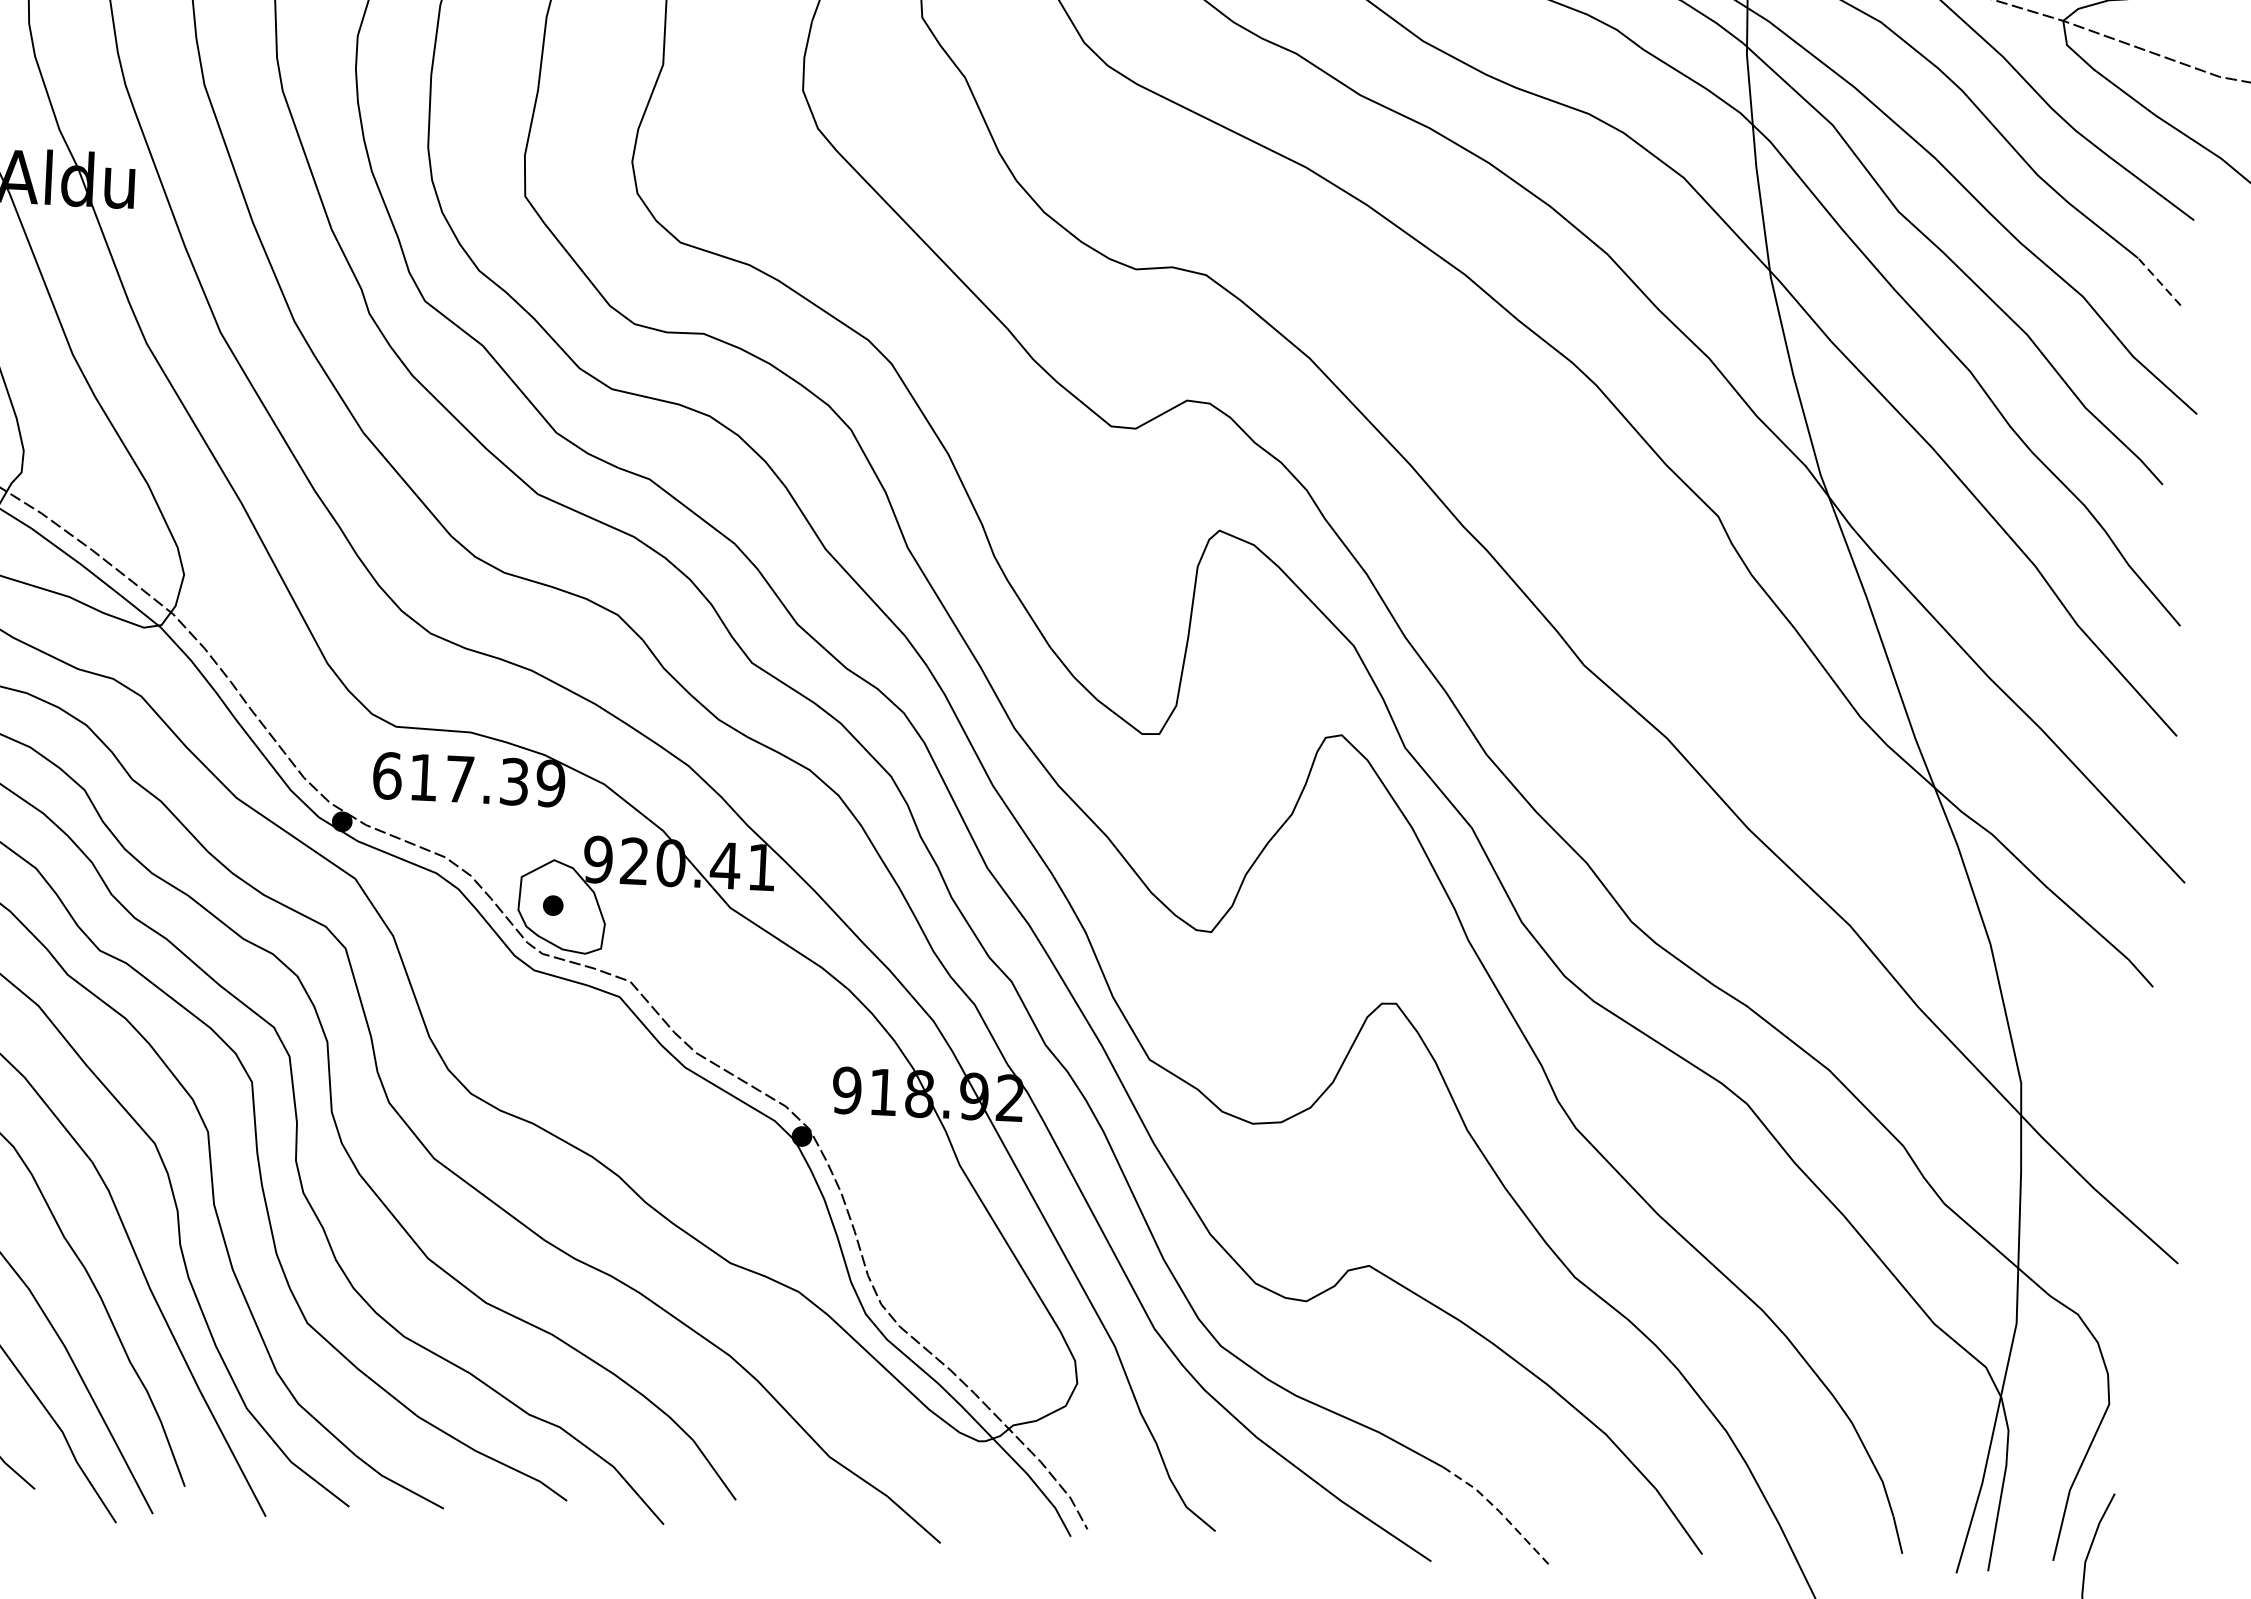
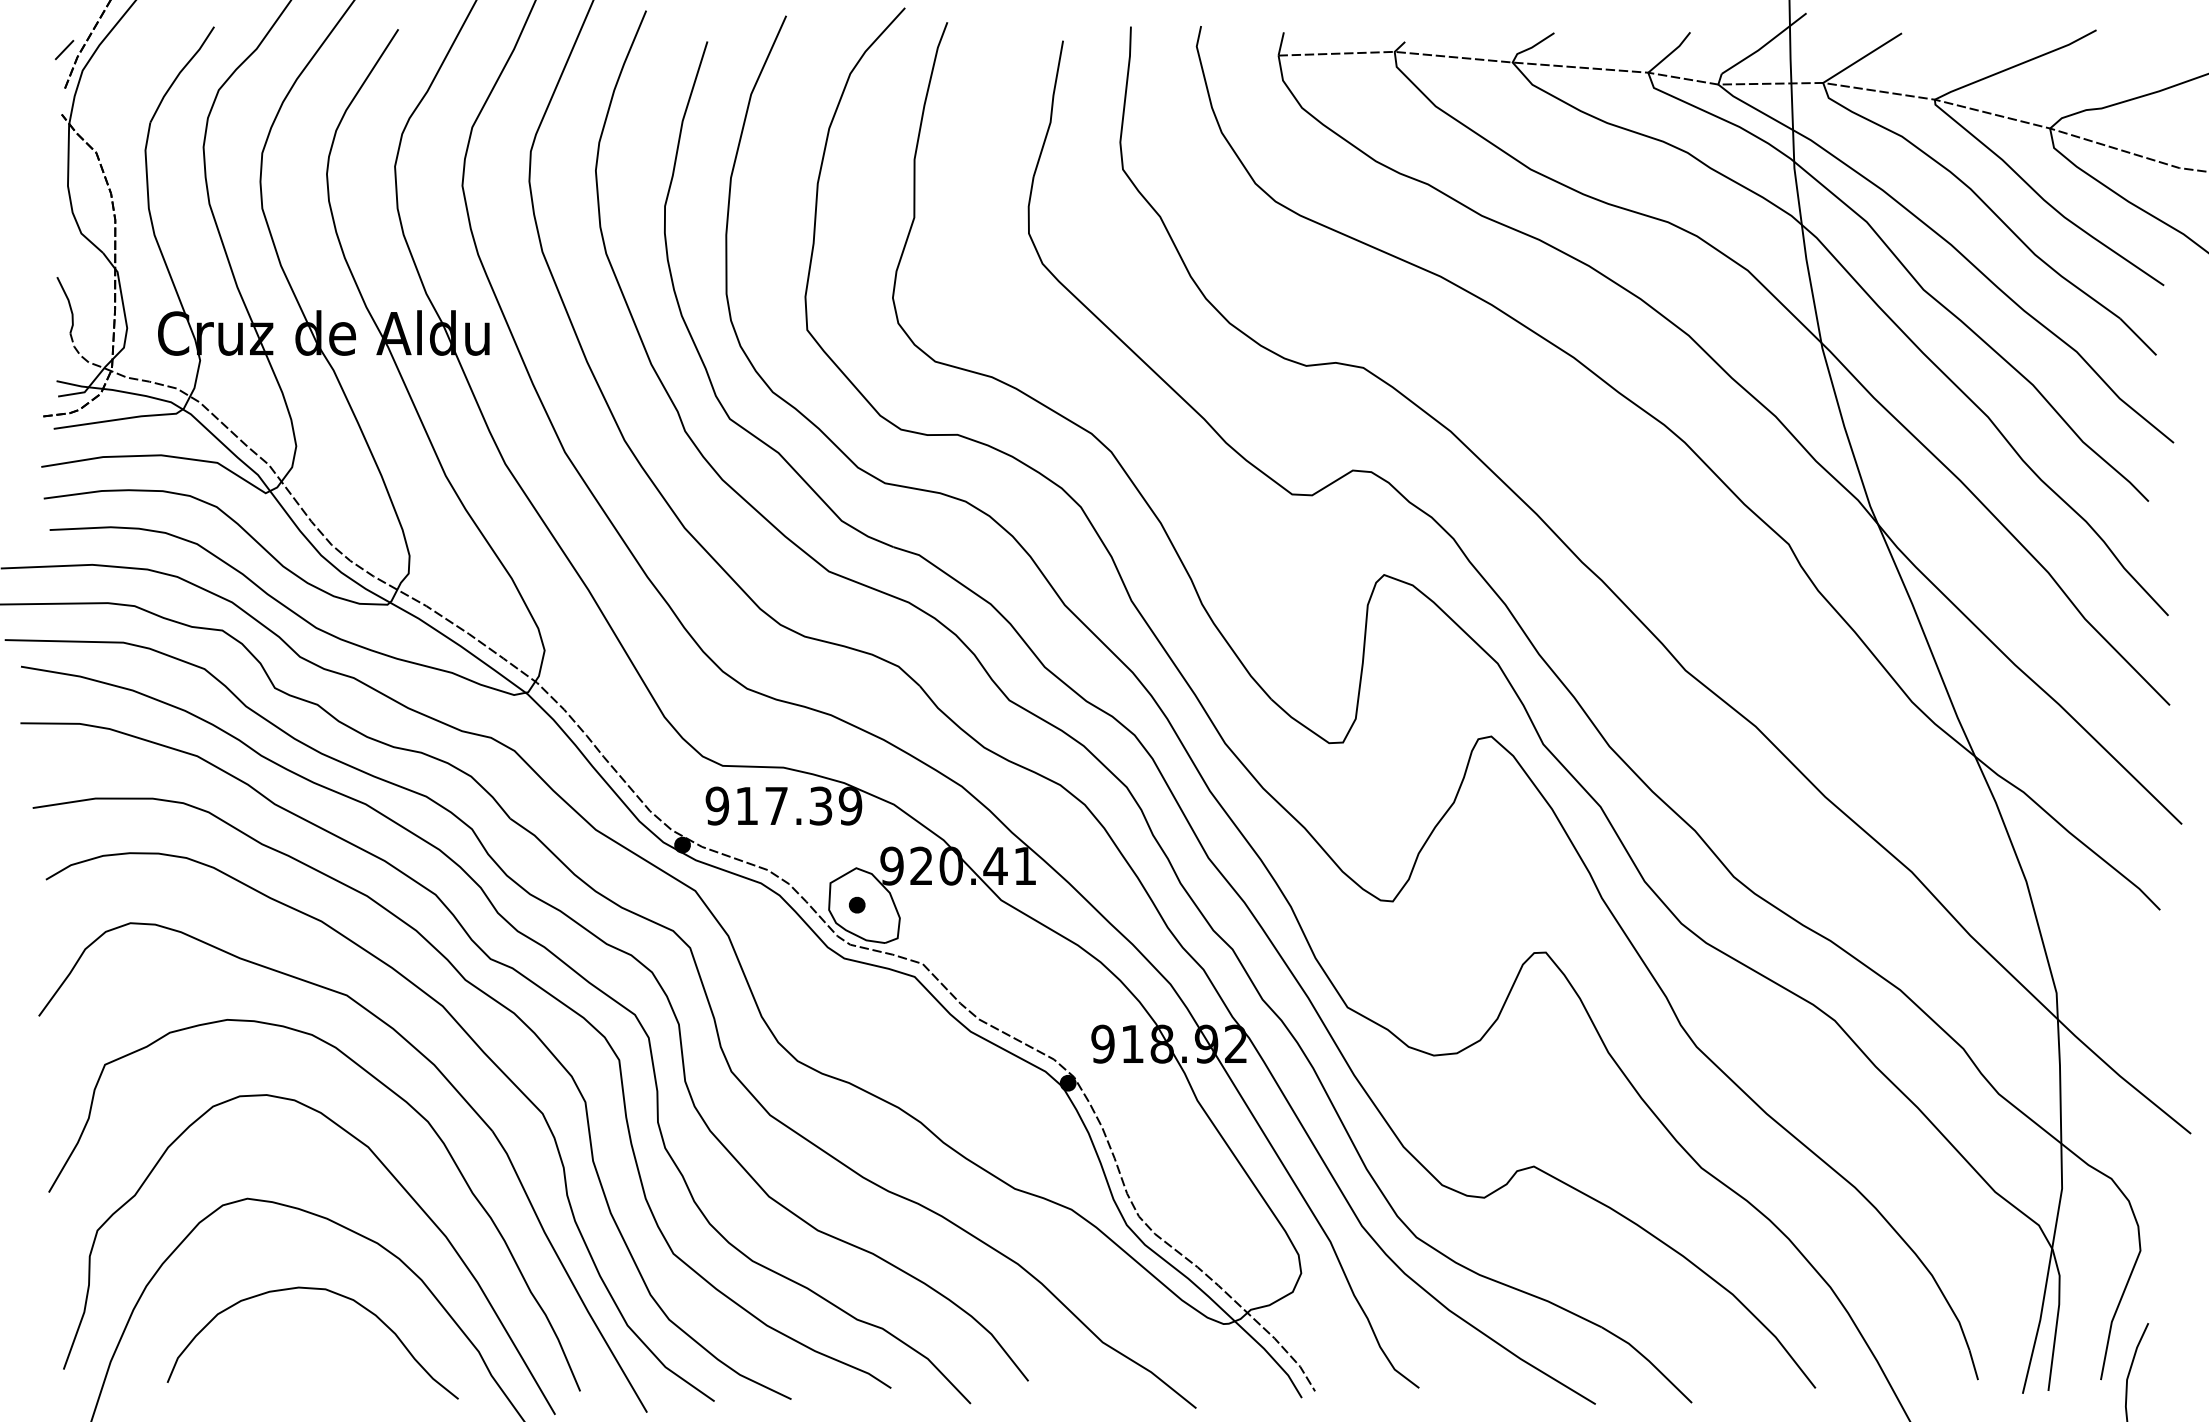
line: (2159, 281) -> (2138, 336), dashed -> solid
text: (387, 775) -> (717, 805), 617.39 -> 917.39
line: (1499, 1511) -> (1649, 1361), dashed -> solid

